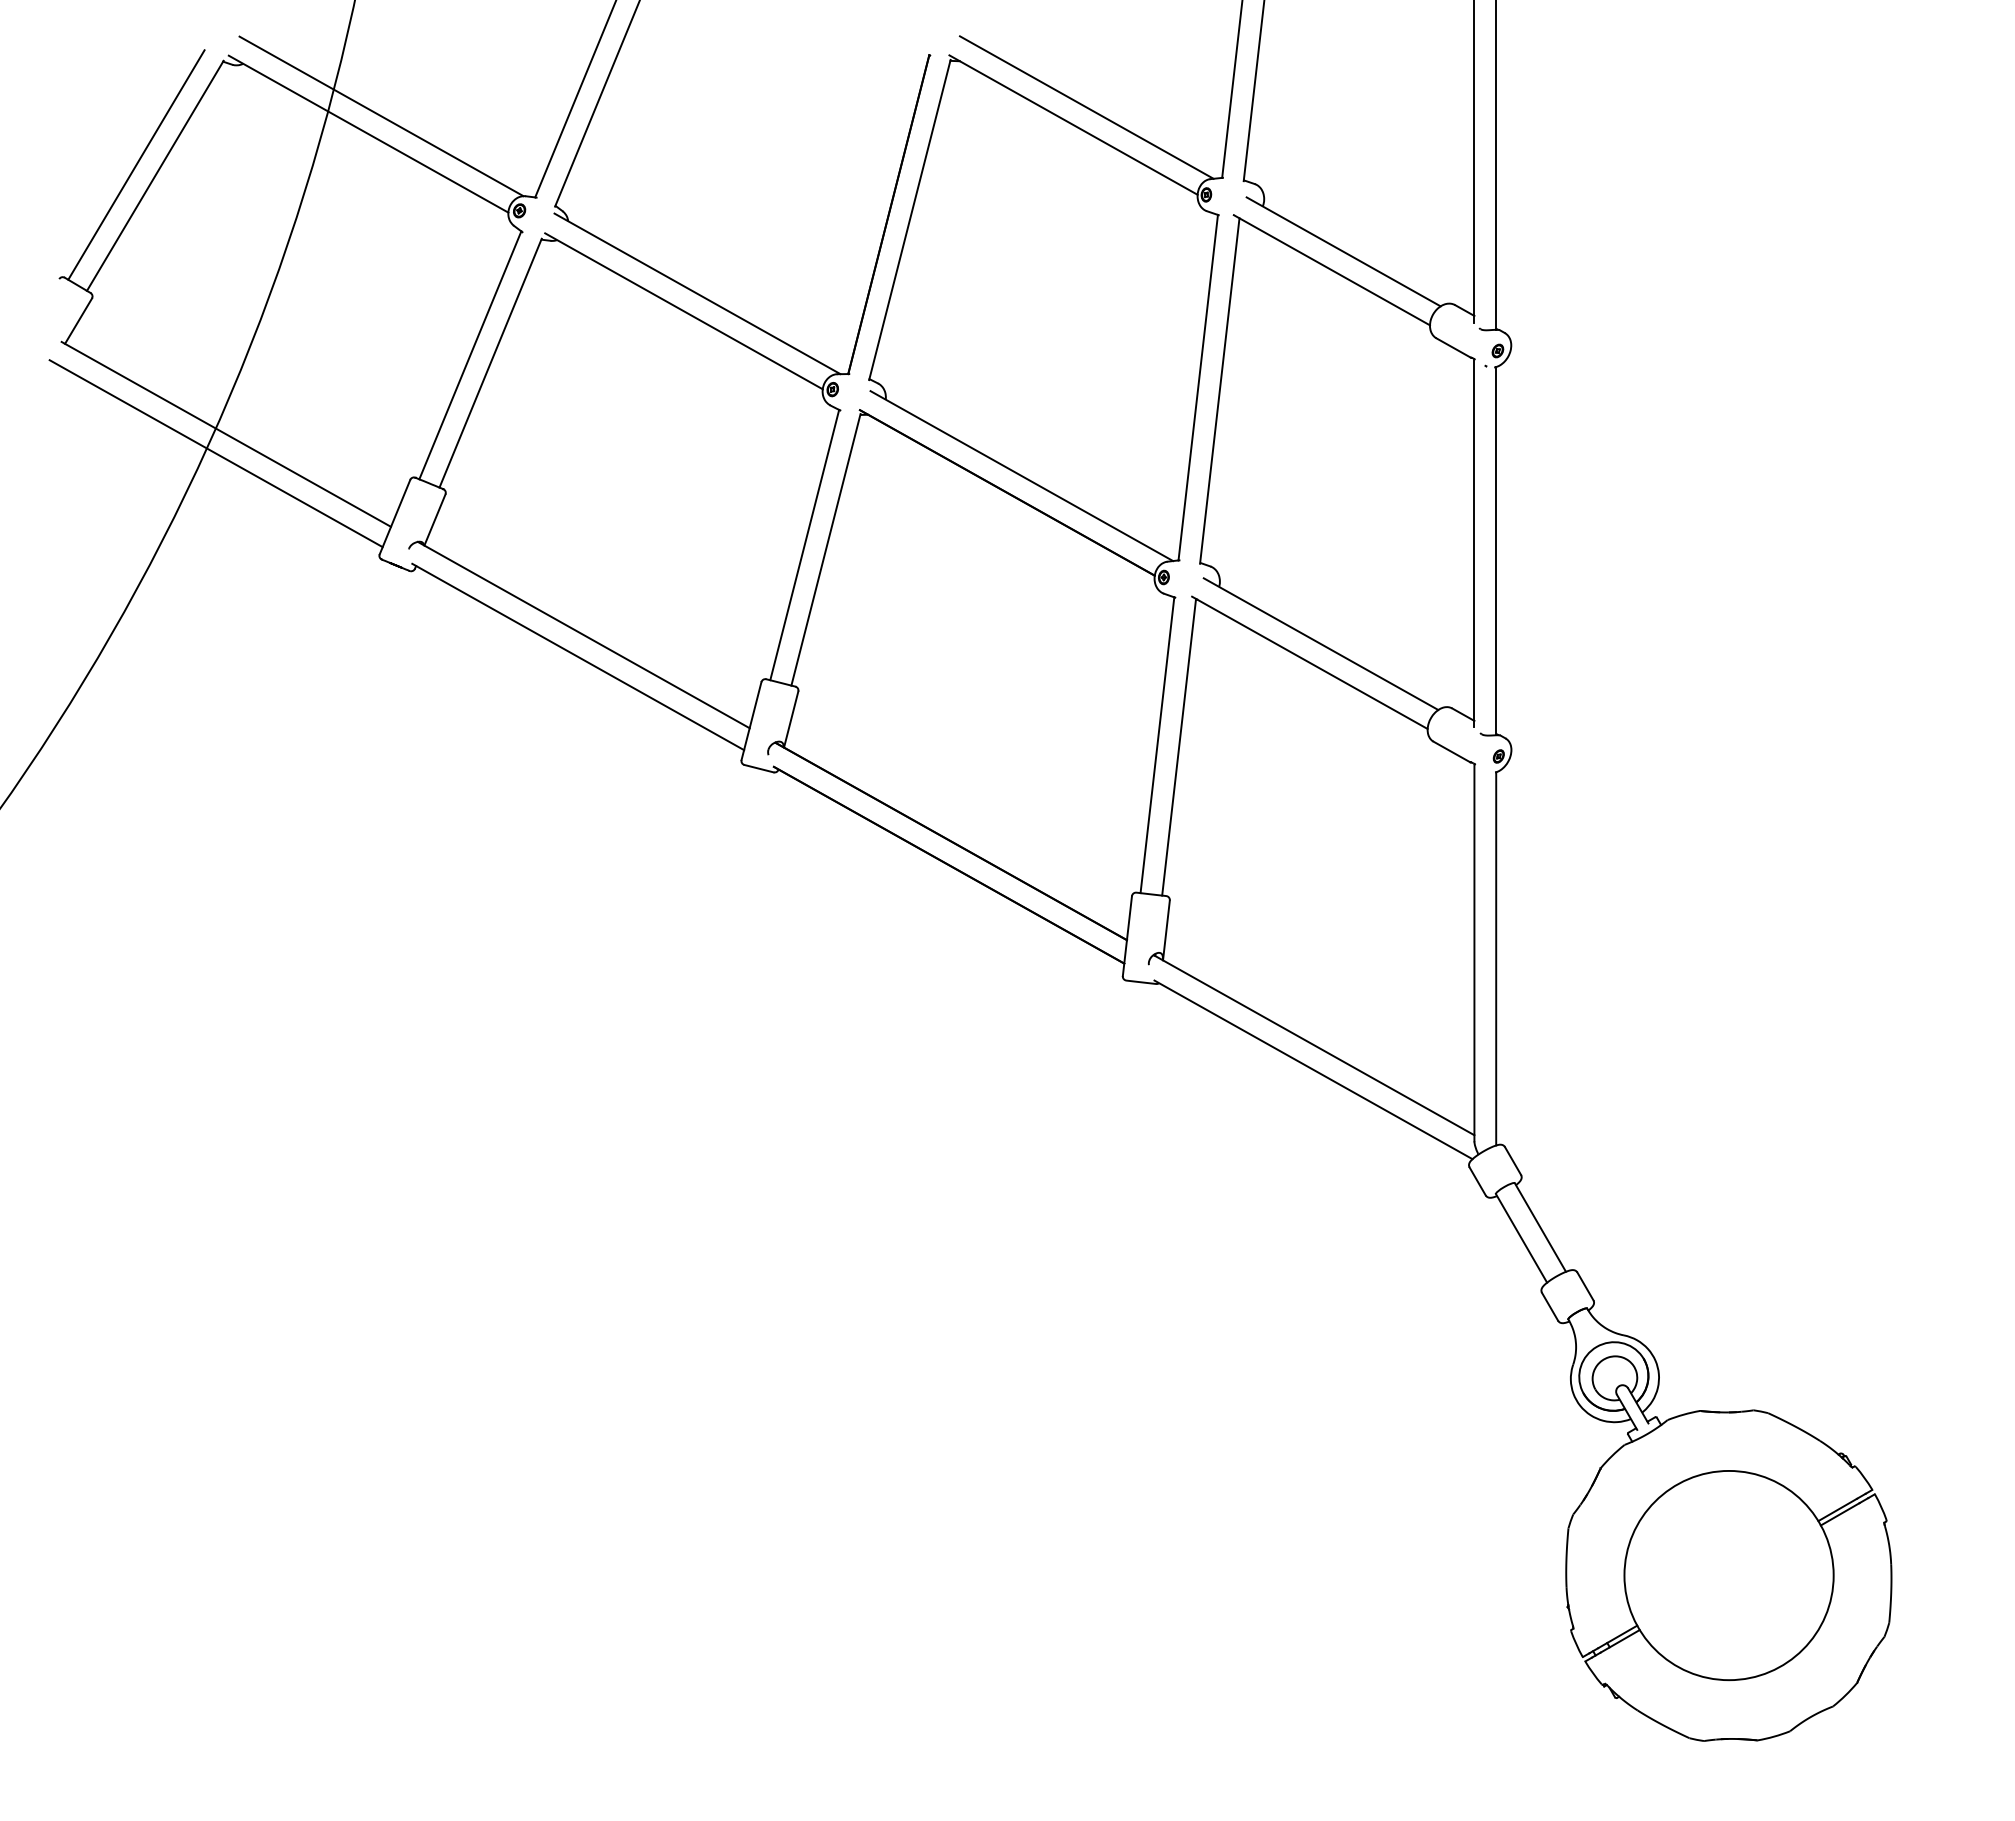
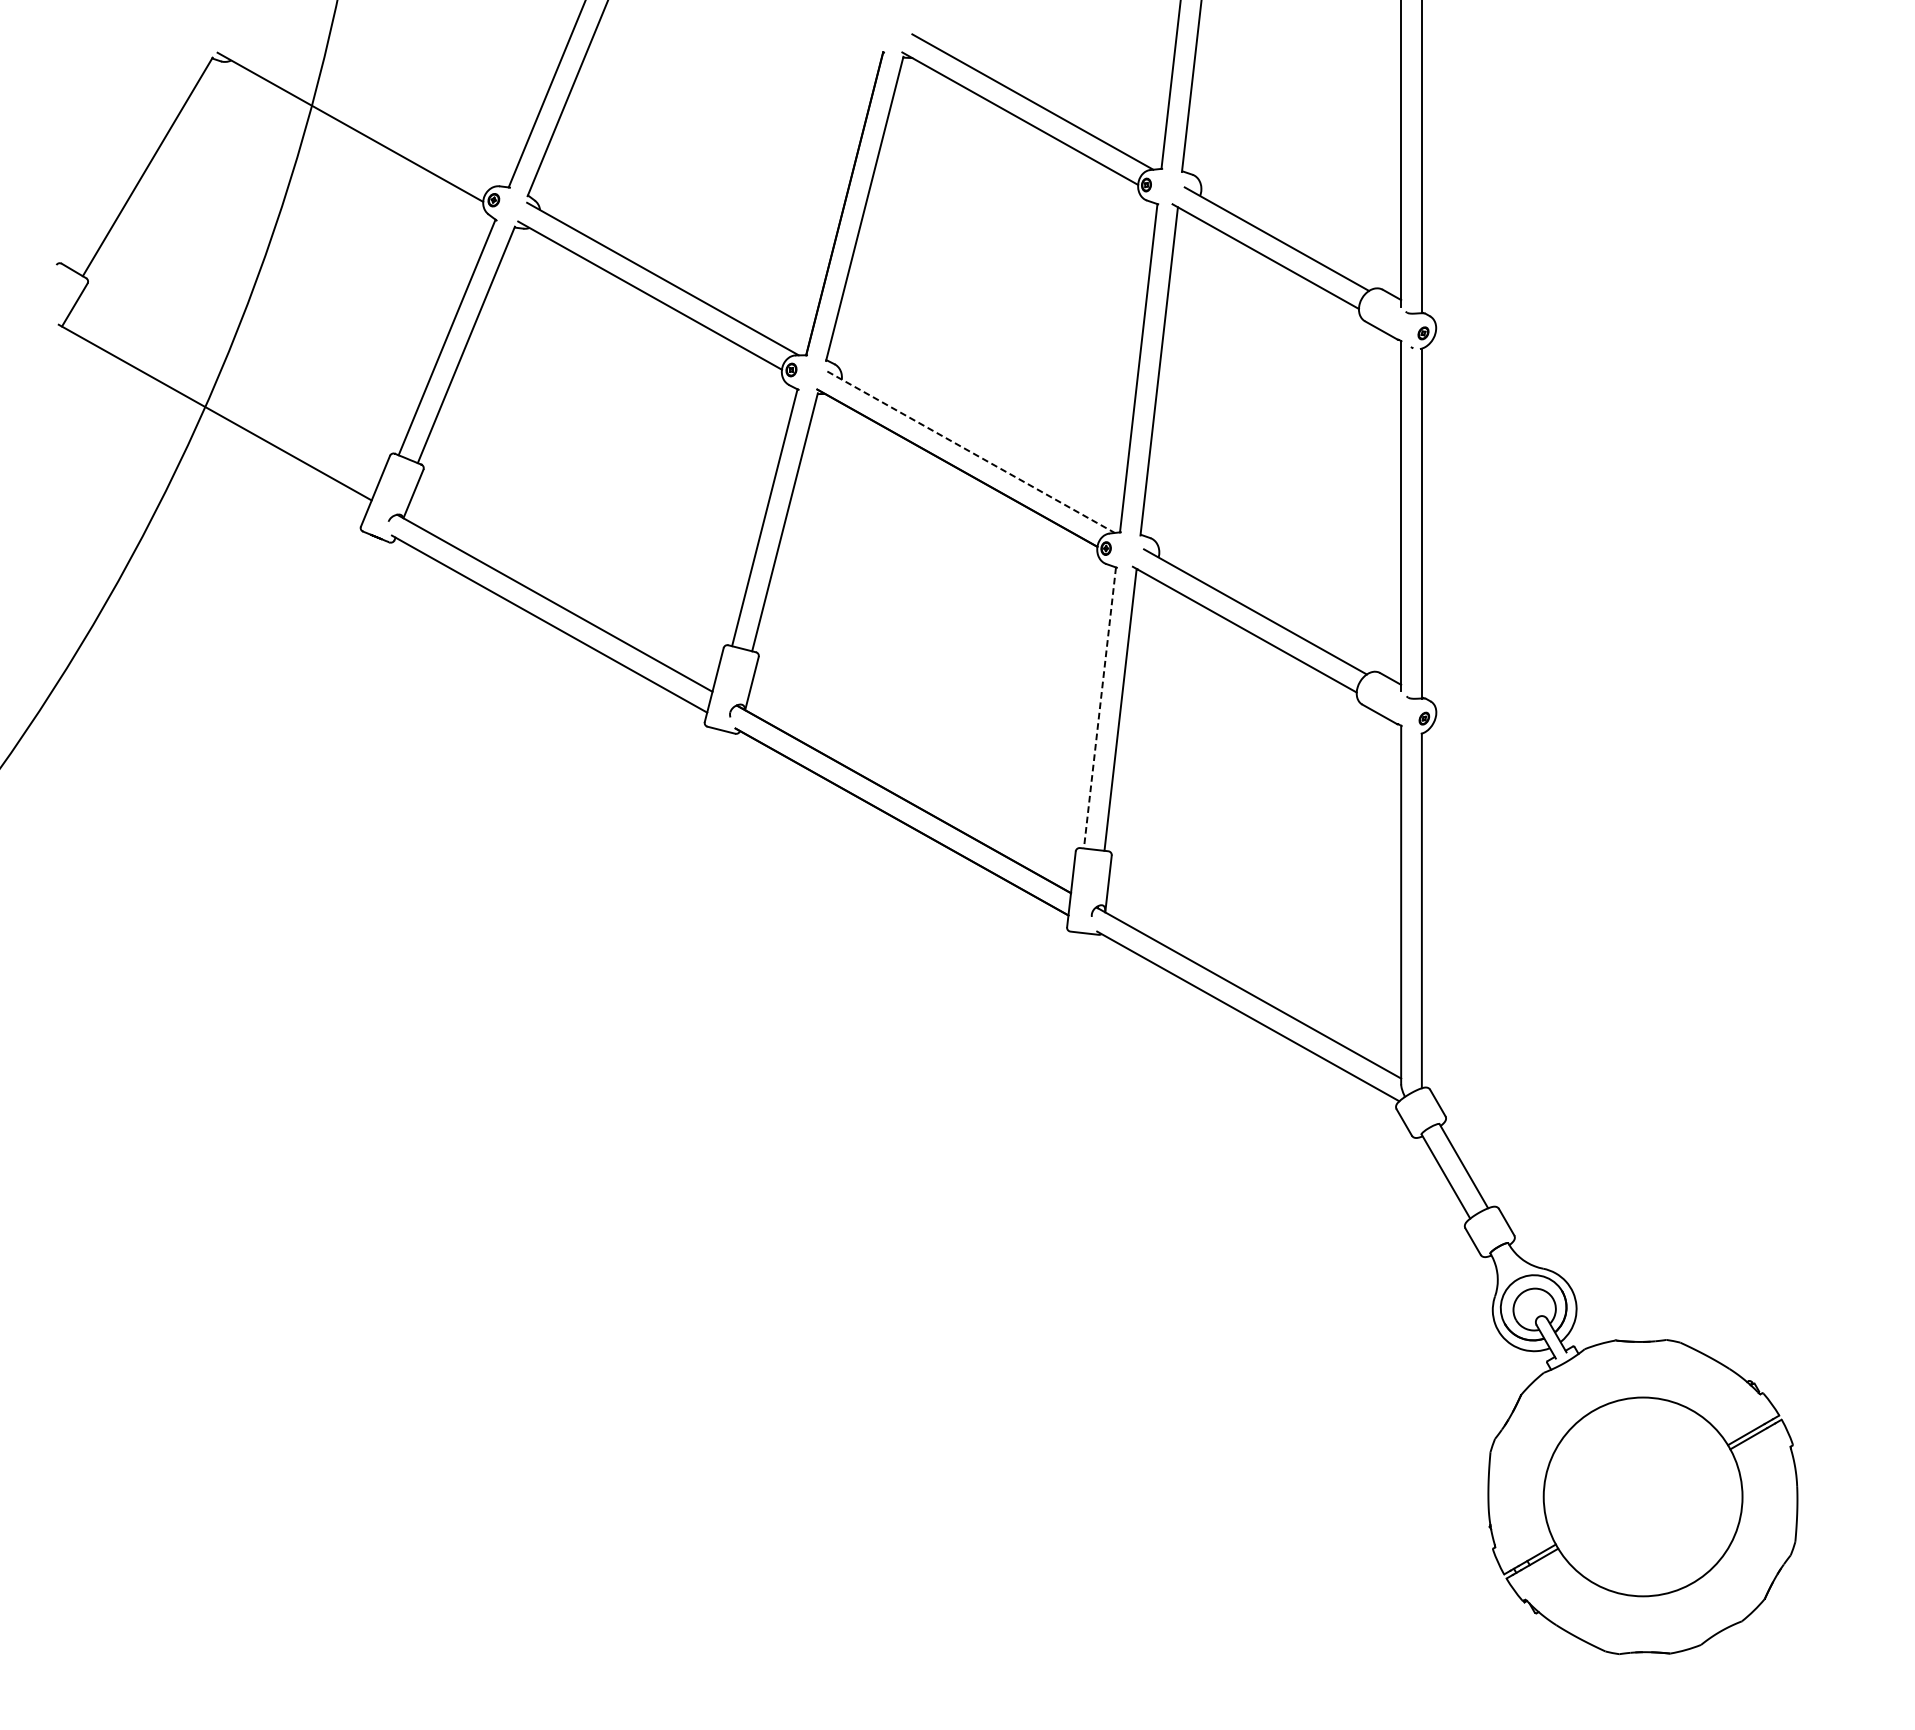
line: (381, 116) -> (362, 110), removed
line: (136, 164) -> (129, 156), removed
line: (215, 453) -> (204, 430), removed
line: (1021, 476) -> (970, 452), solid -> dashed
line: (1157, 745) -> (1100, 708), solid -> dashed

